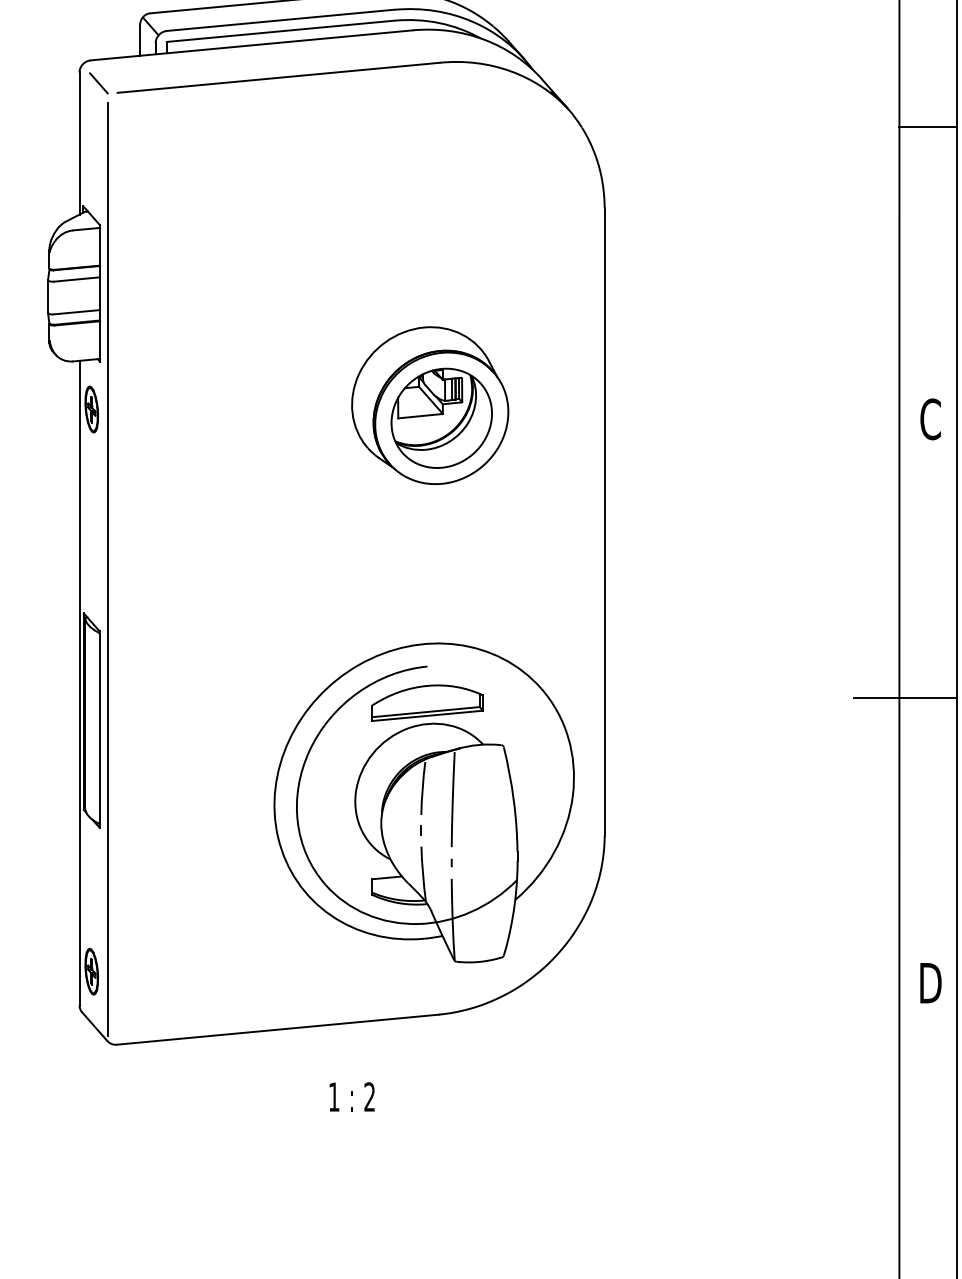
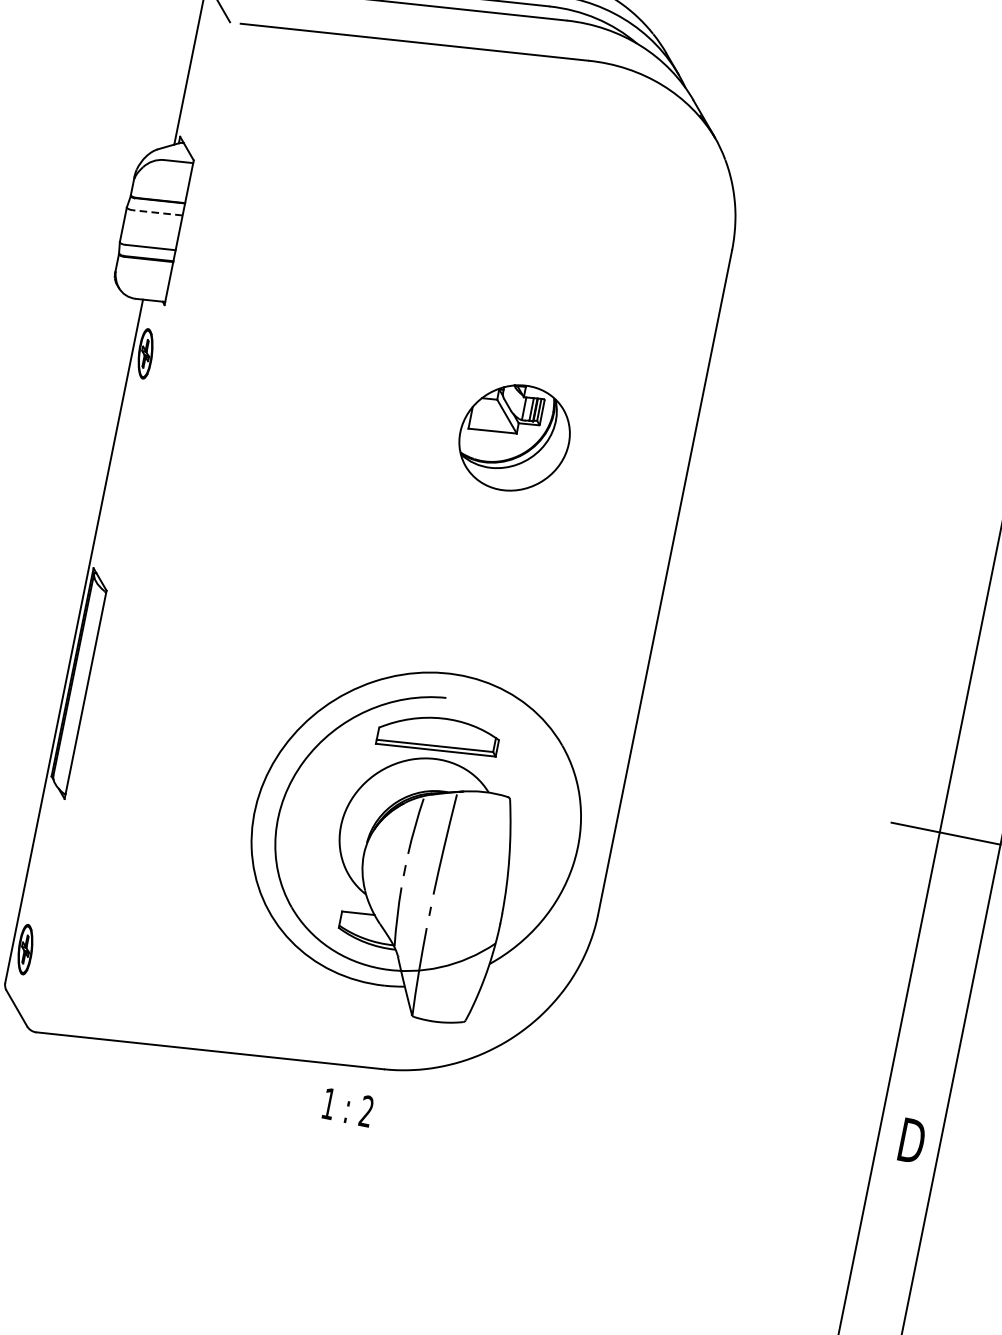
line: (76, 279) -> (157, 212), solid -> dashed
part: (430, 405) -> (505, 421), removed
line: (108, 568) -> (129, 525), removed
text: (351, 1096) -> (347, 1106), moved

